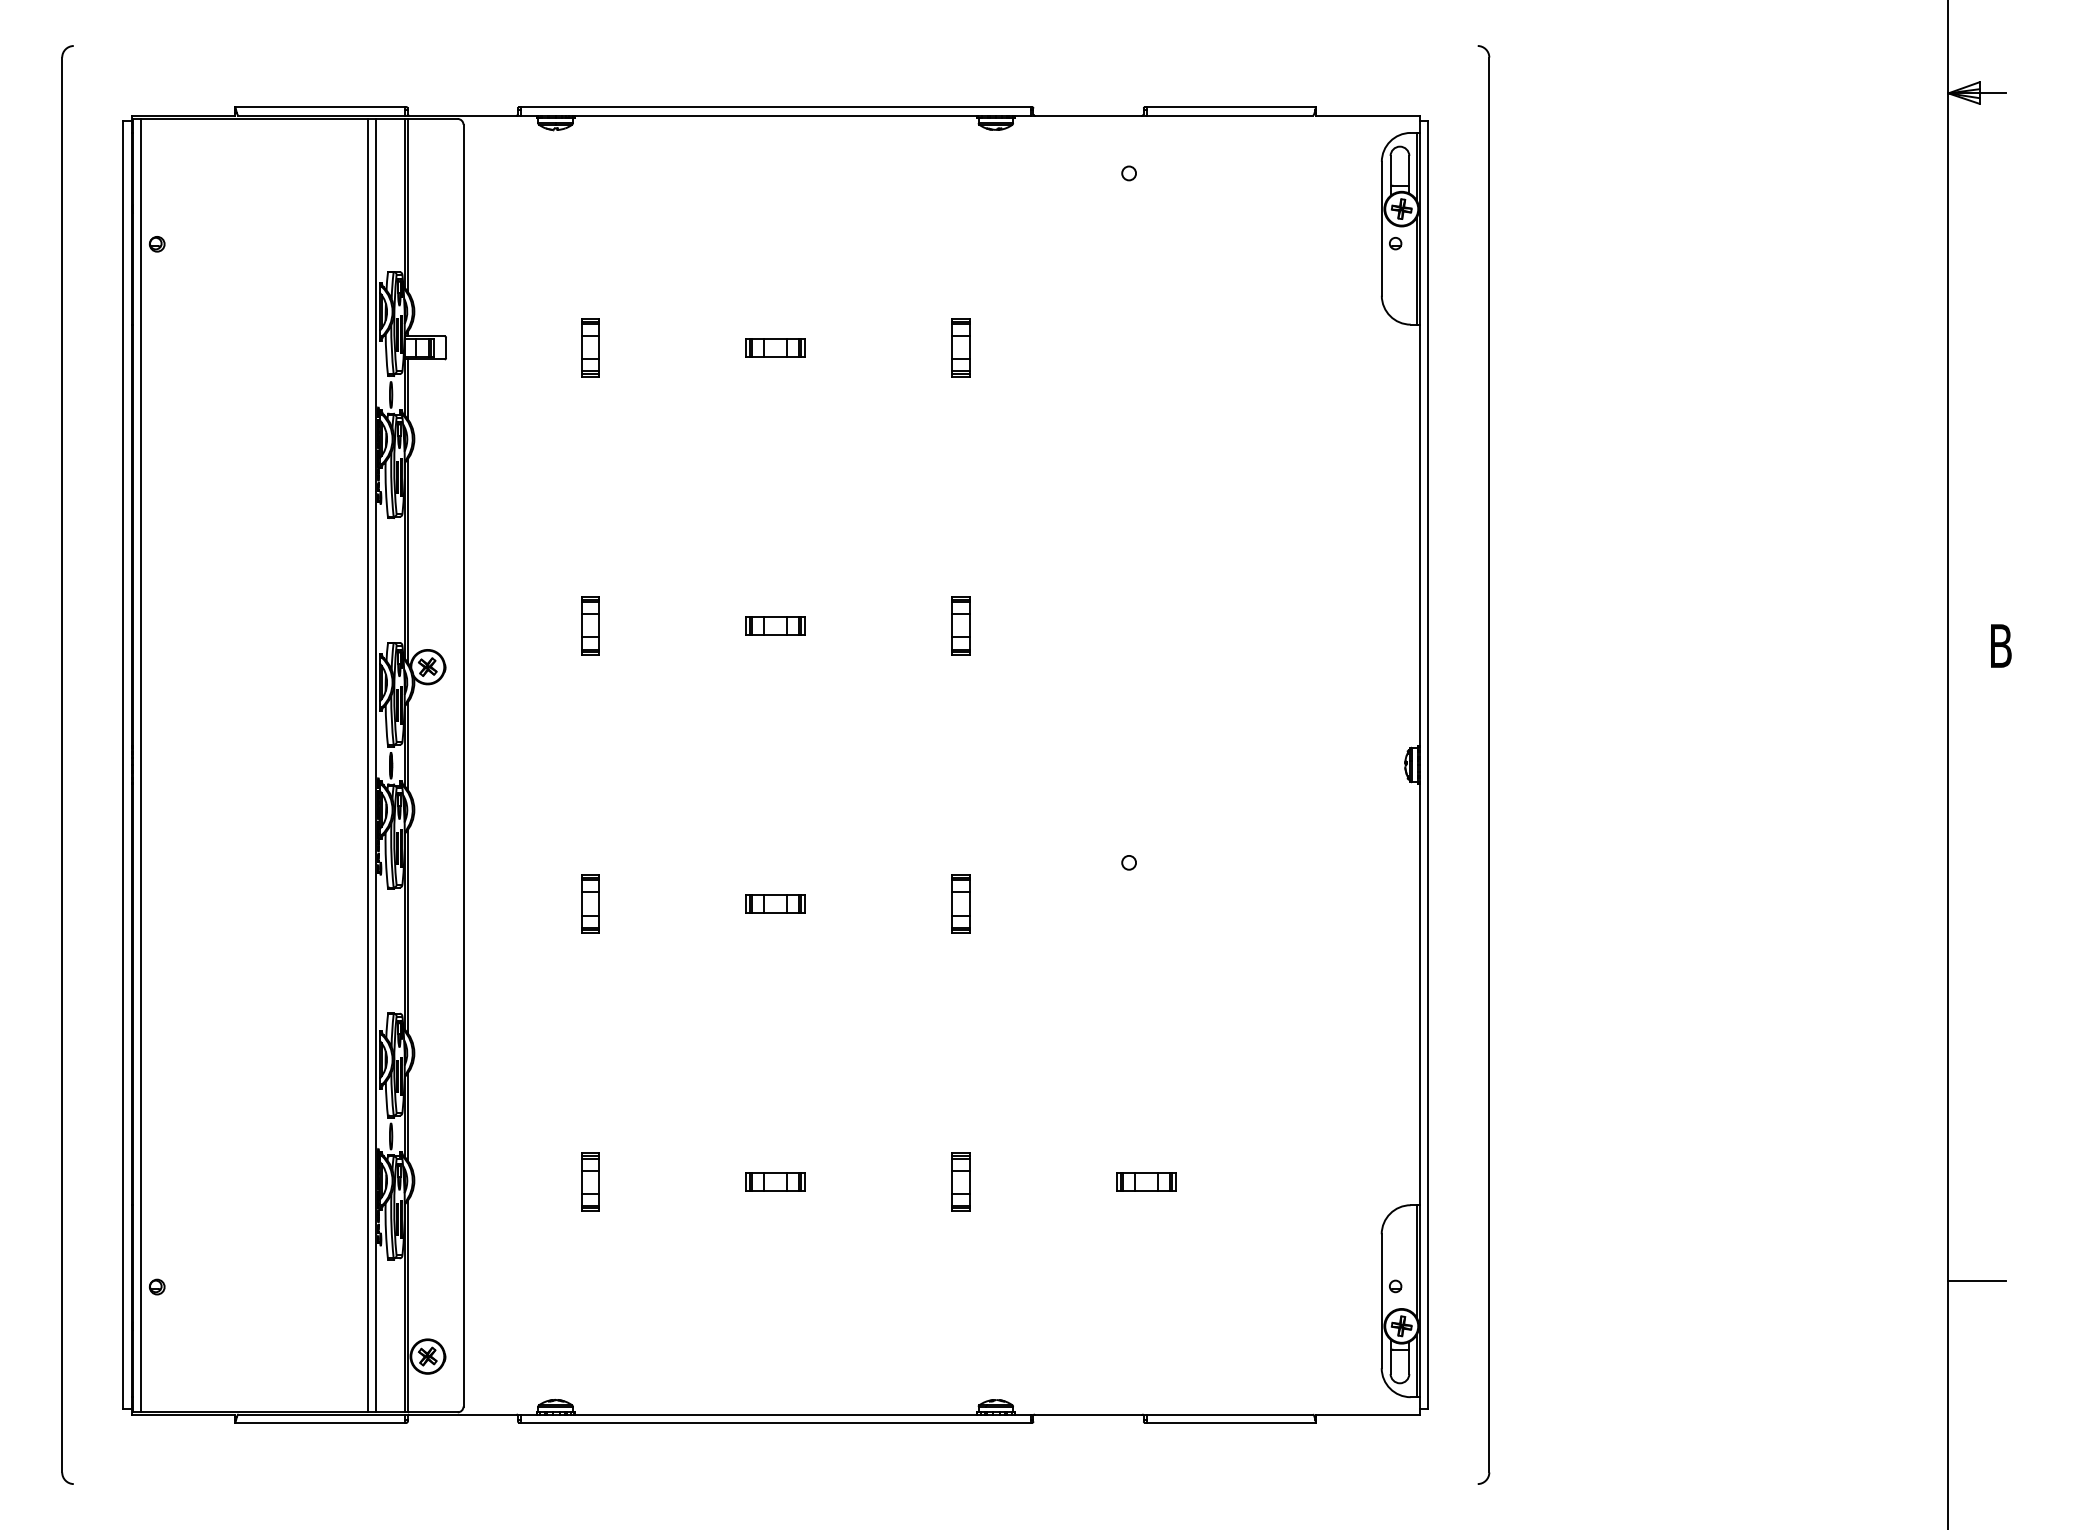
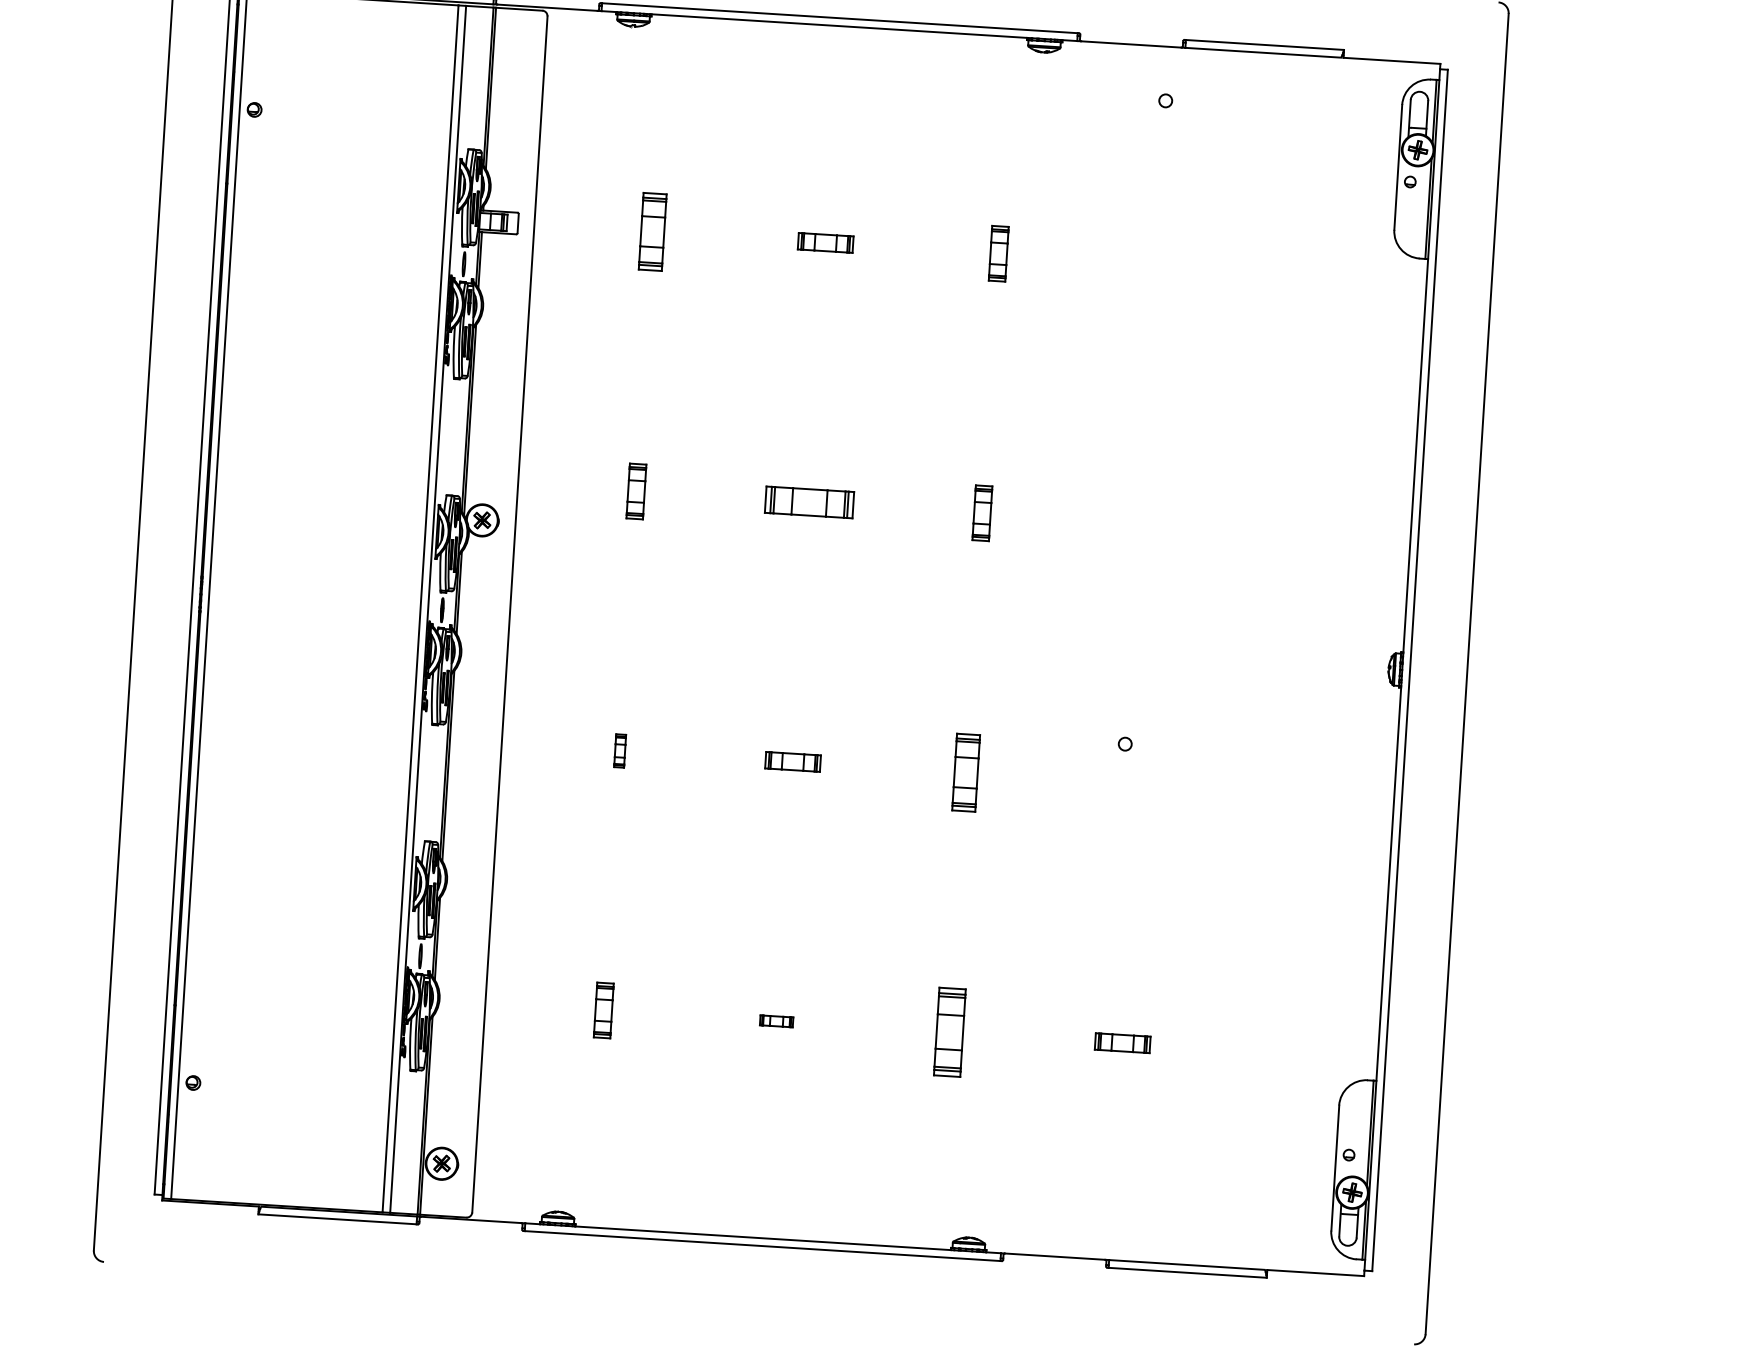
part: (590, 347) -> (652, 231), size x1.4
part: (775, 625) -> (809, 501), size x1.6
part: (590, 903) -> (620, 750), size x0.6
part: (960, 903) -> (965, 772), size x1.4
part: (775, 1181) -> (776, 1020), size x0.6
part: (960, 1181) -> (949, 1031), size x1.6

